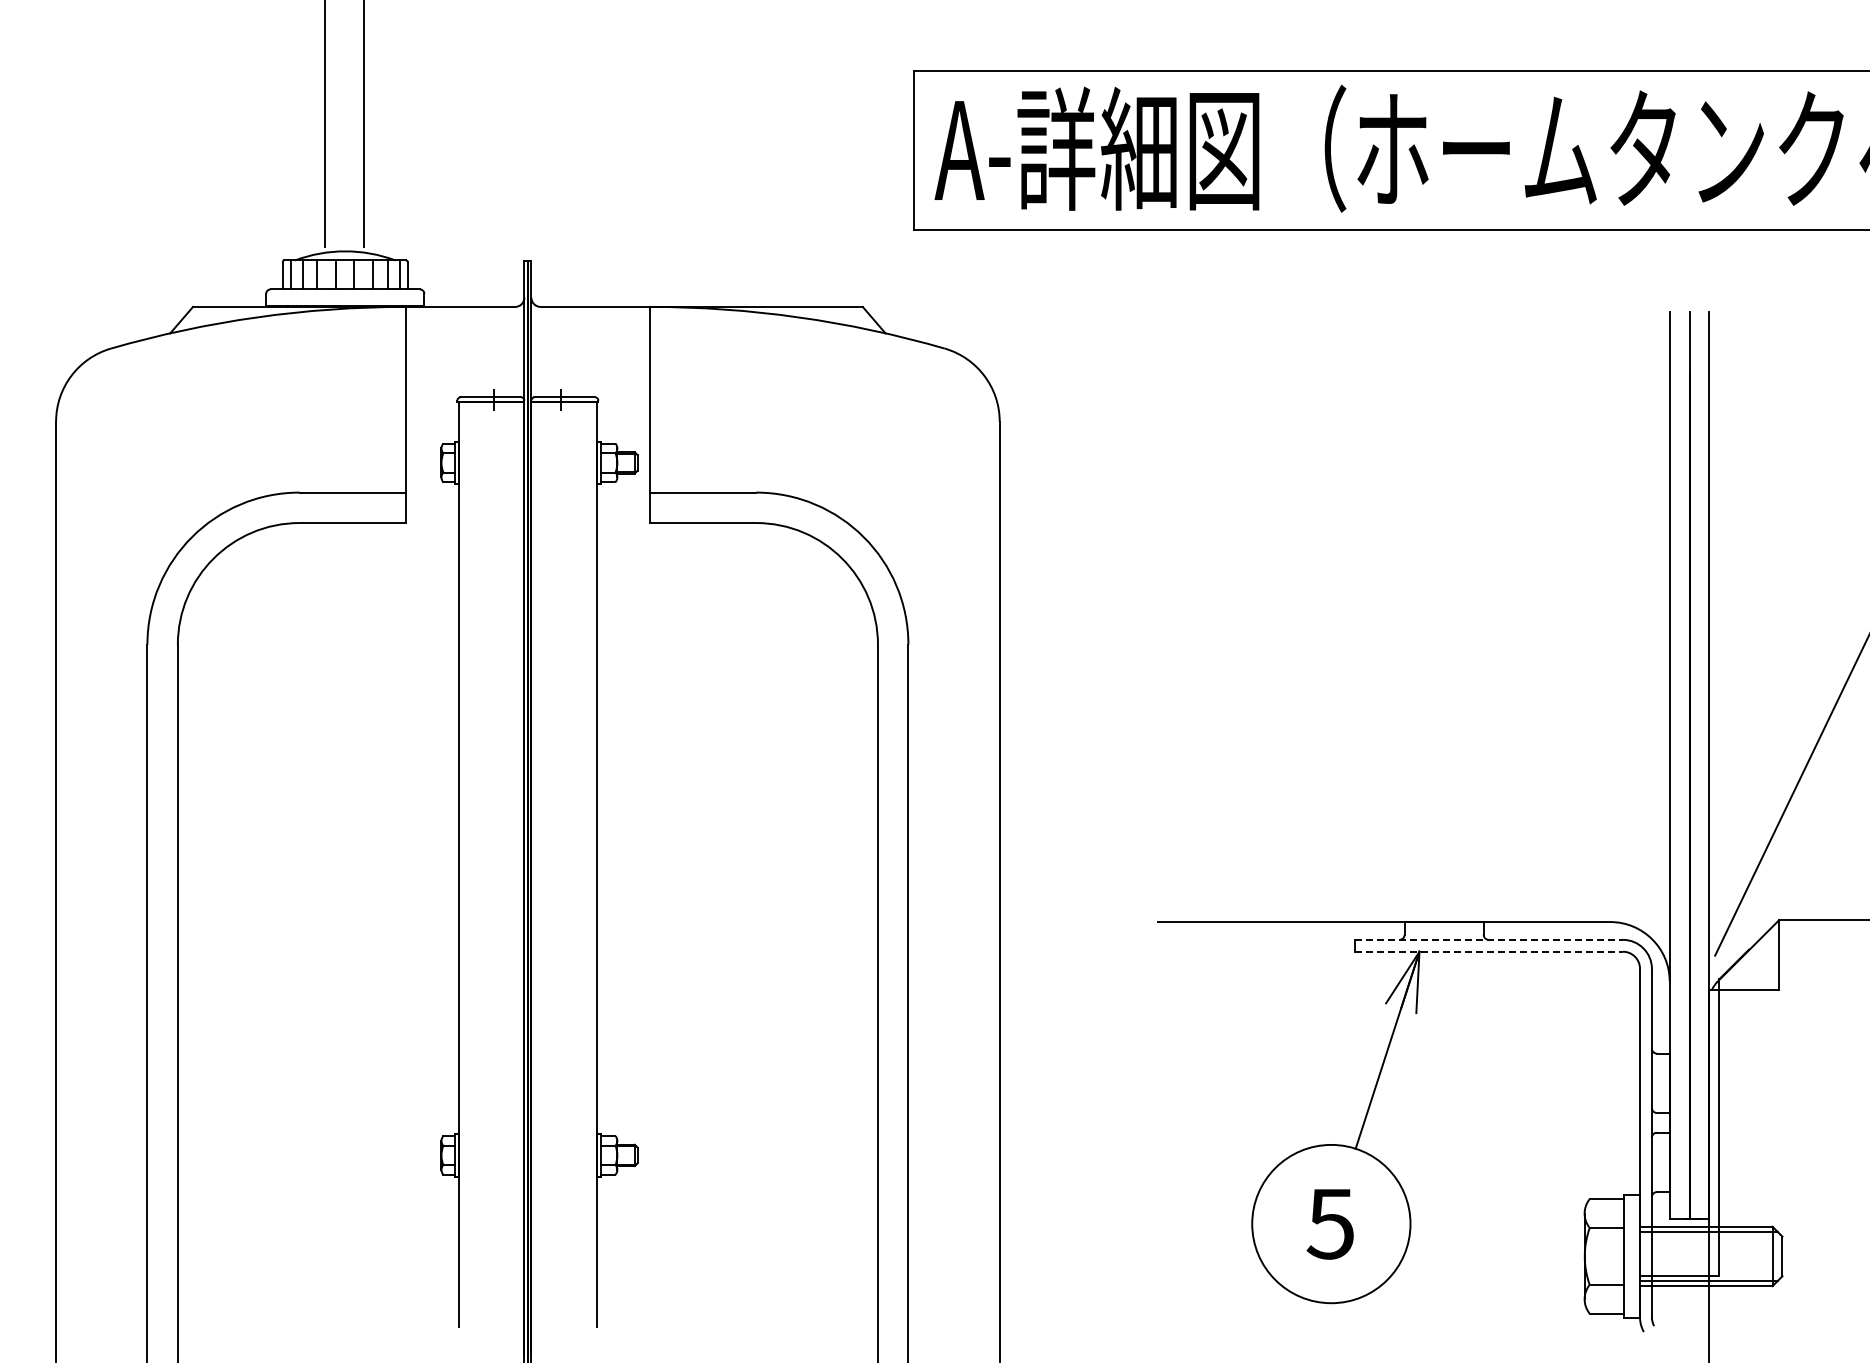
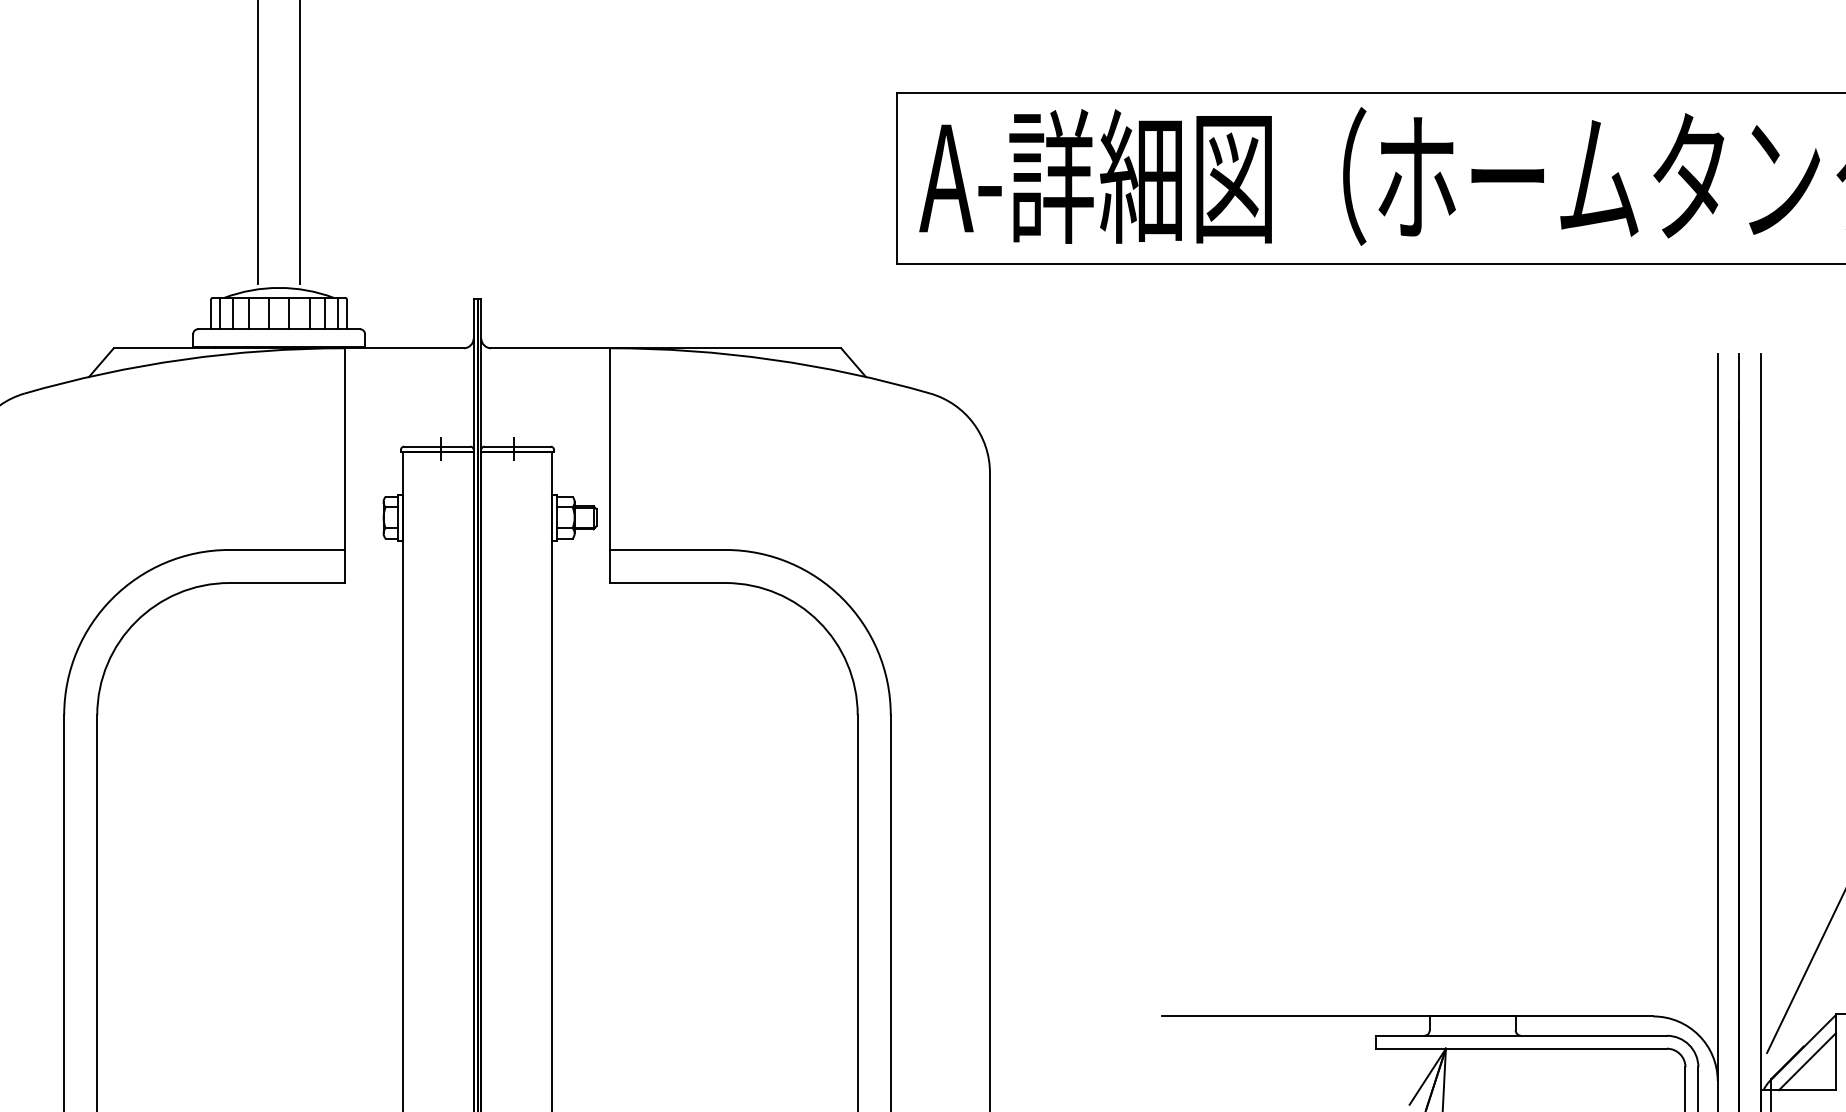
line: (1489, 939) -> (1521, 1035), dashed -> solid
line: (1489, 951) -> (1521, 1048), dashed -> solid
line: (1752, 963) -> (1807, 1061), added

